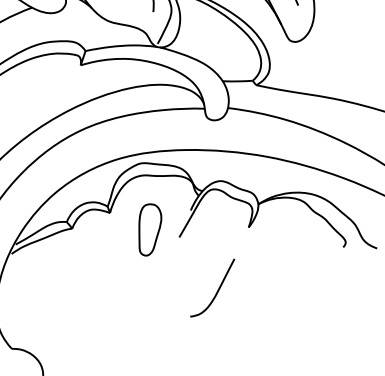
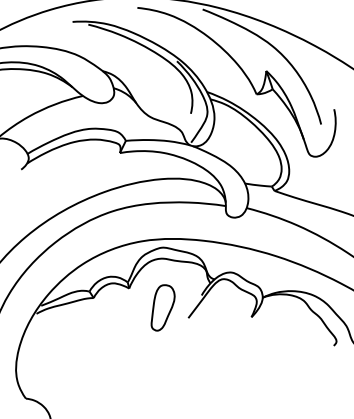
curve: (216, 291) -> (215, 370), removed

